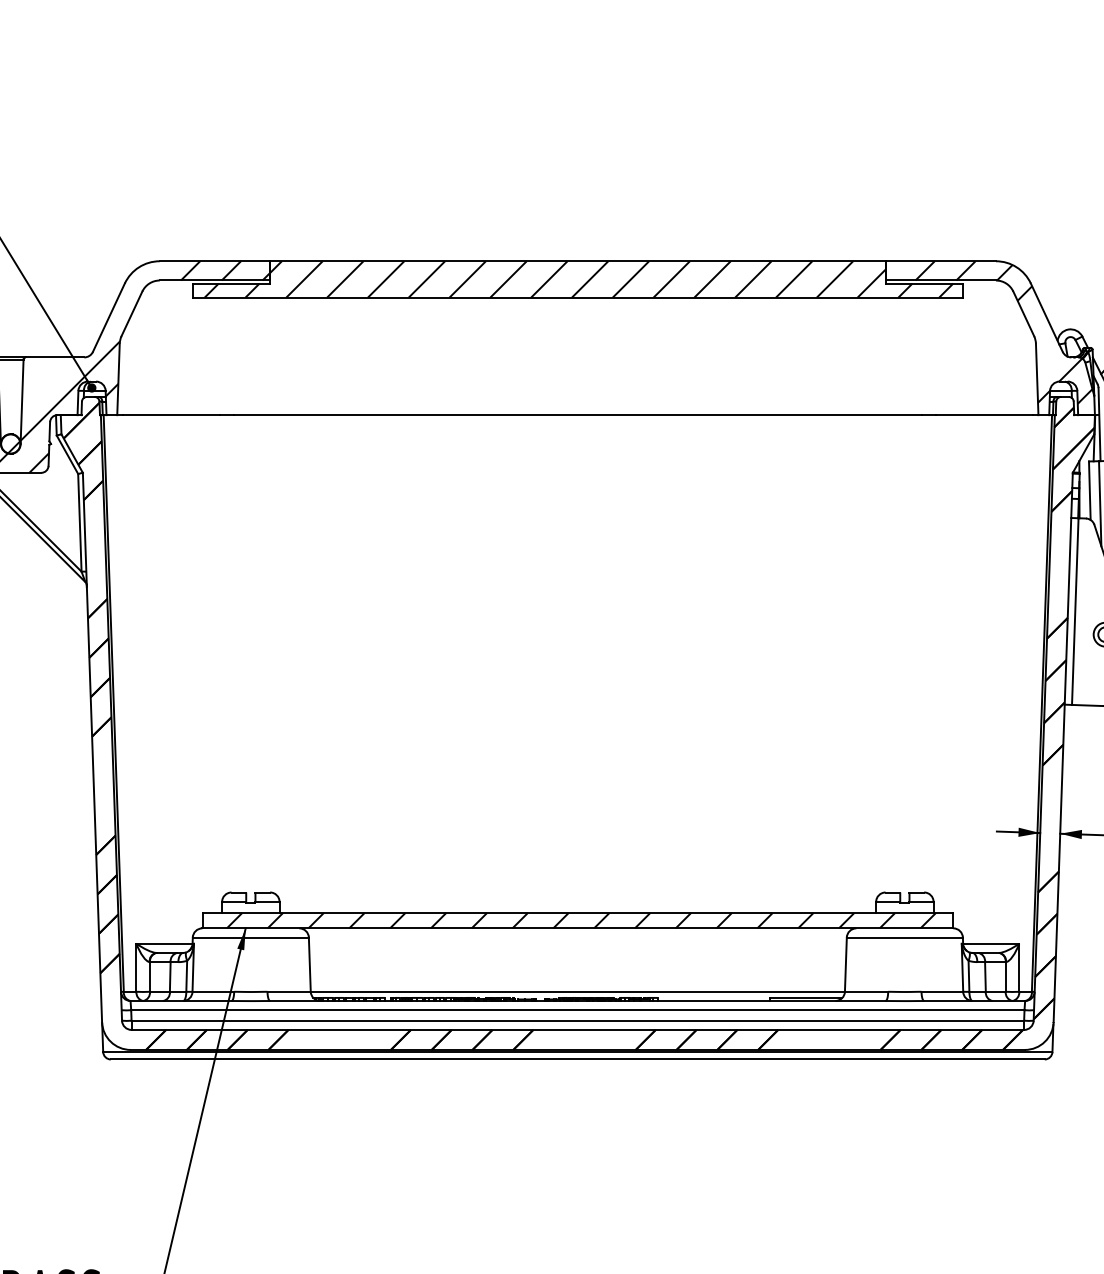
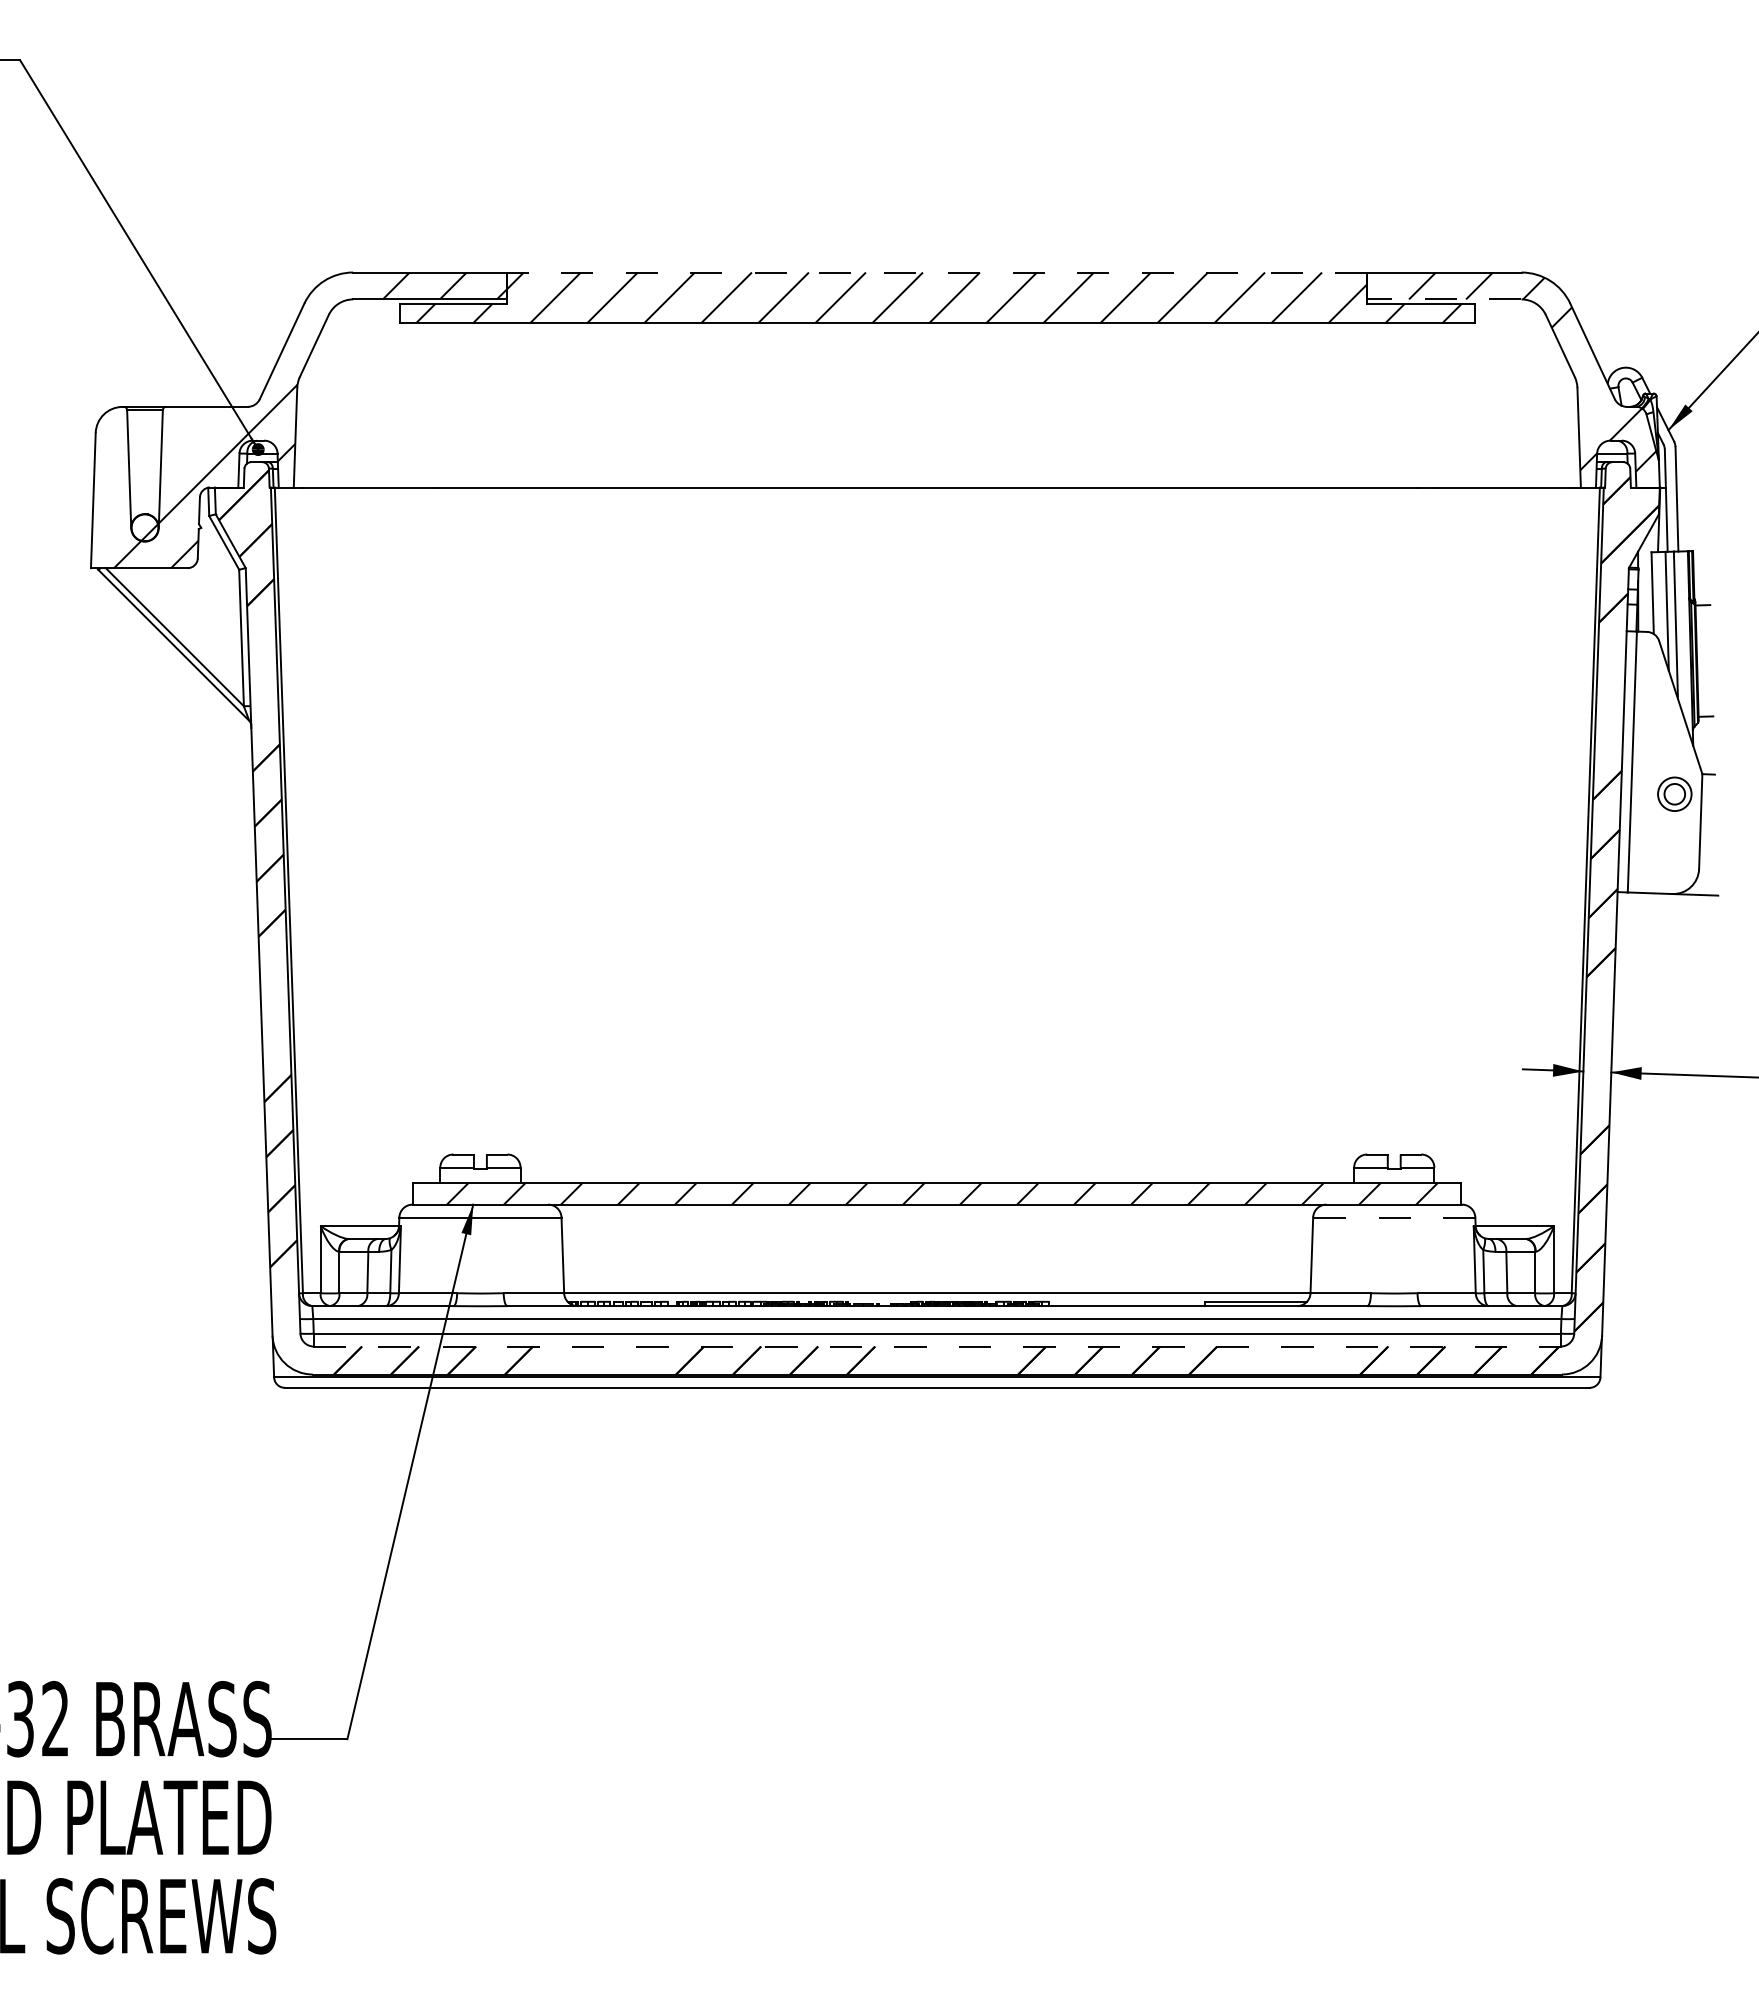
line: (577, 261) -> (936, 272), solid -> dashed
line: (940, 280) -> (1443, 299), solid -> dashed
line: (904, 937) -> (1393, 1217), solid -> dashed
line: (577, 1029) -> (937, 1346), solid -> dashed

